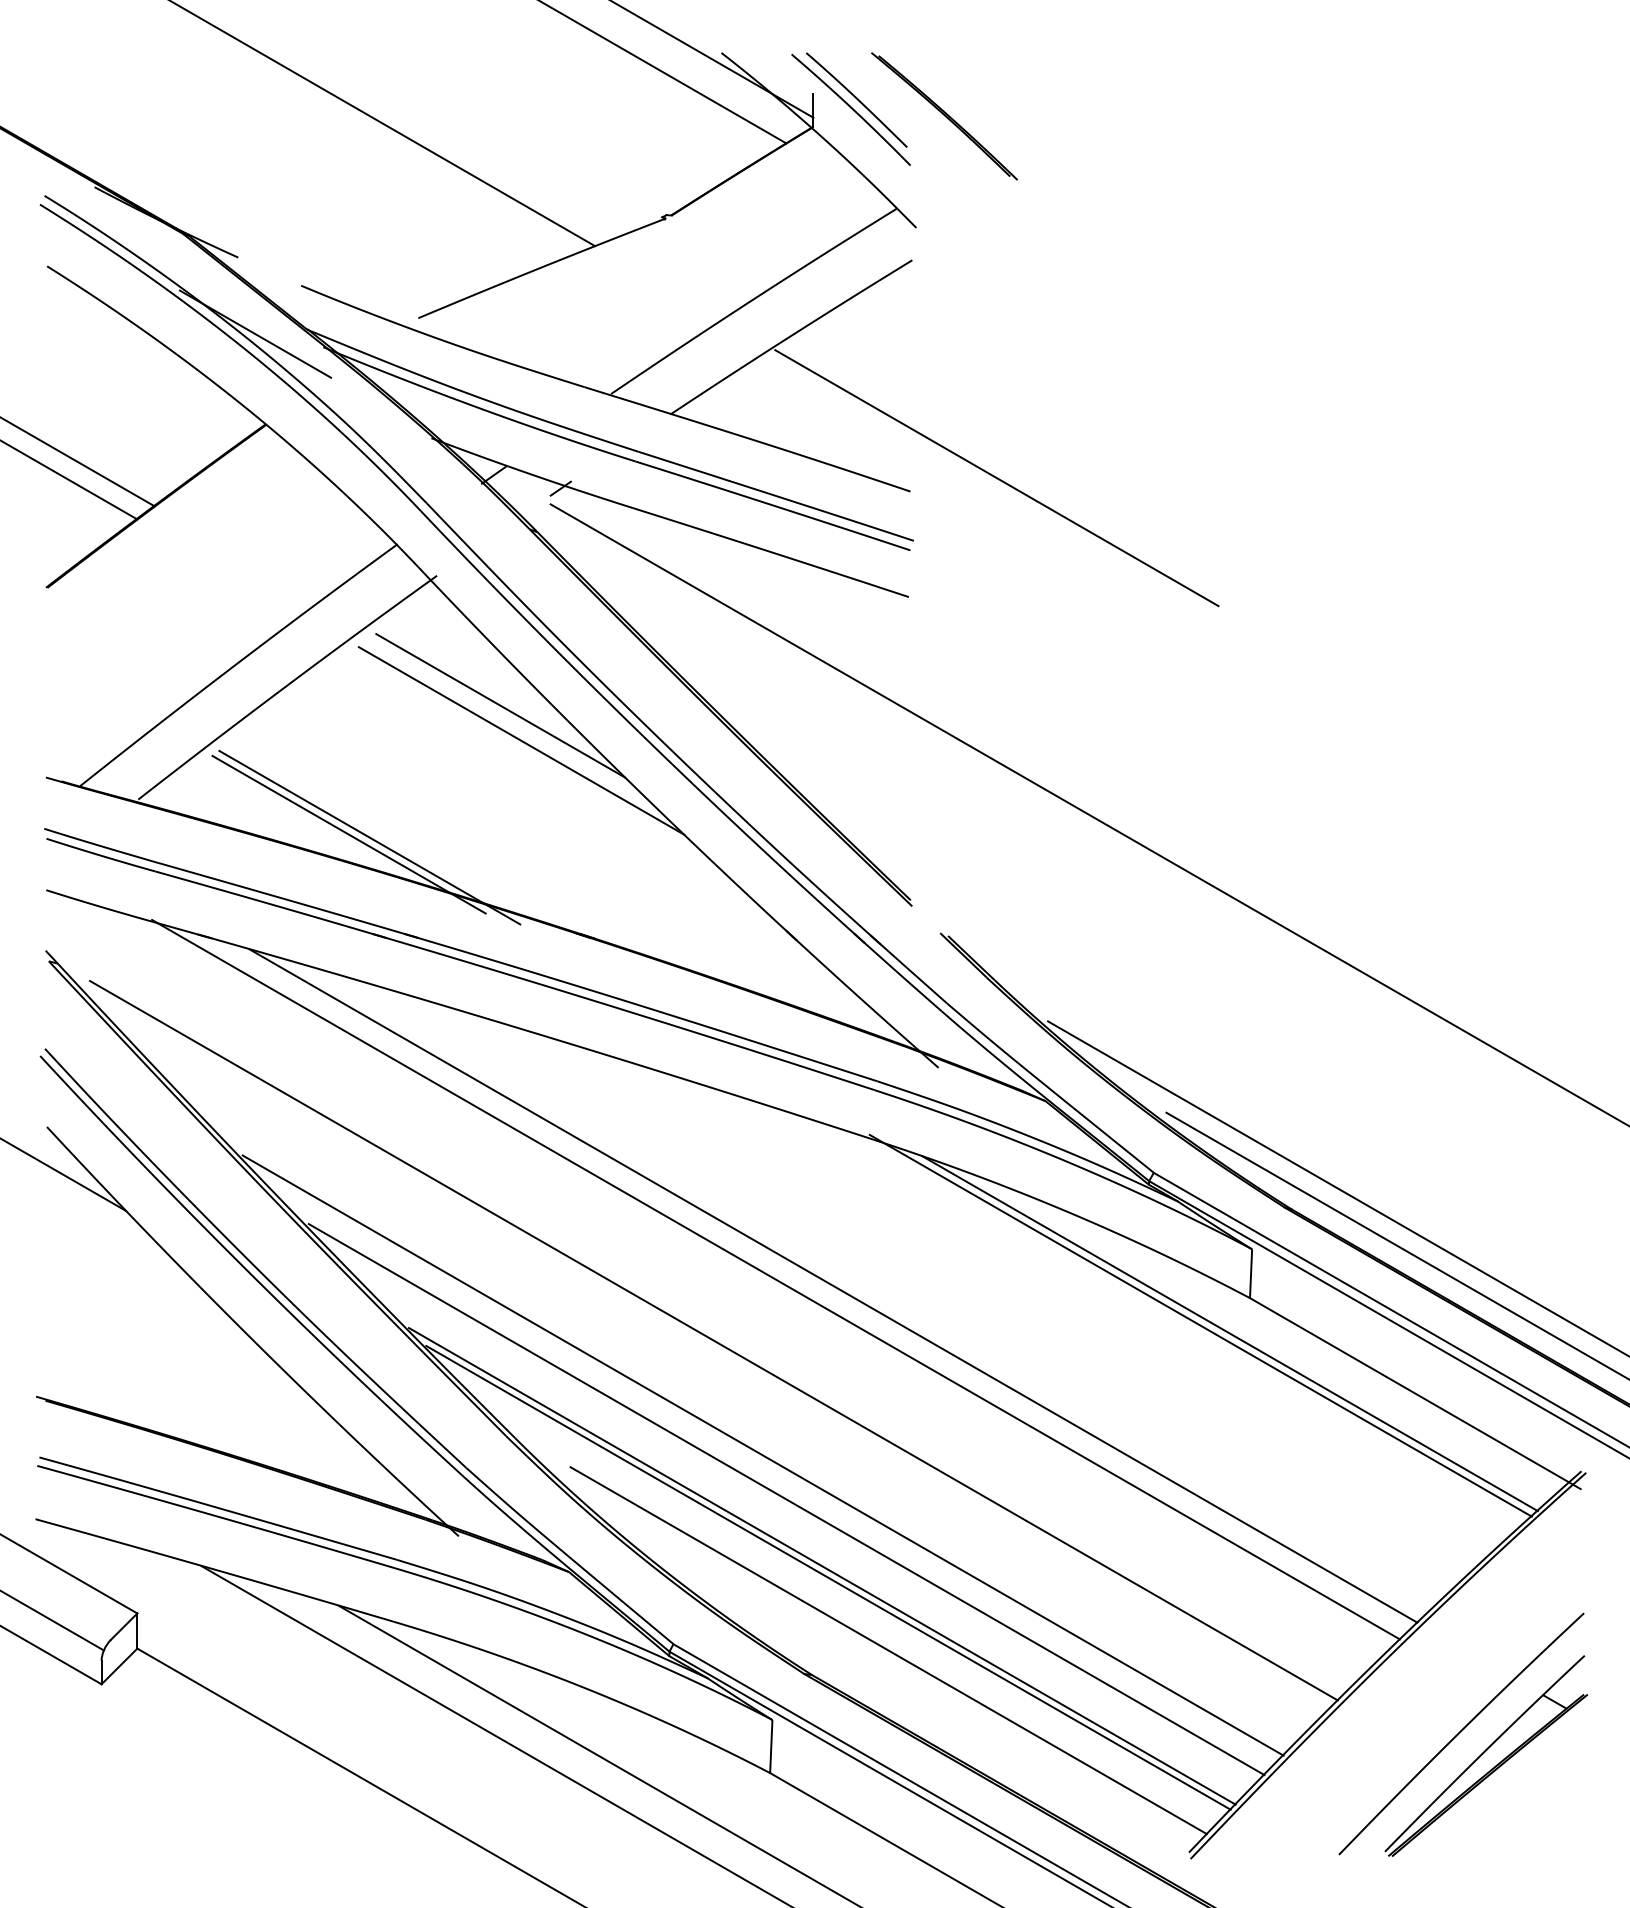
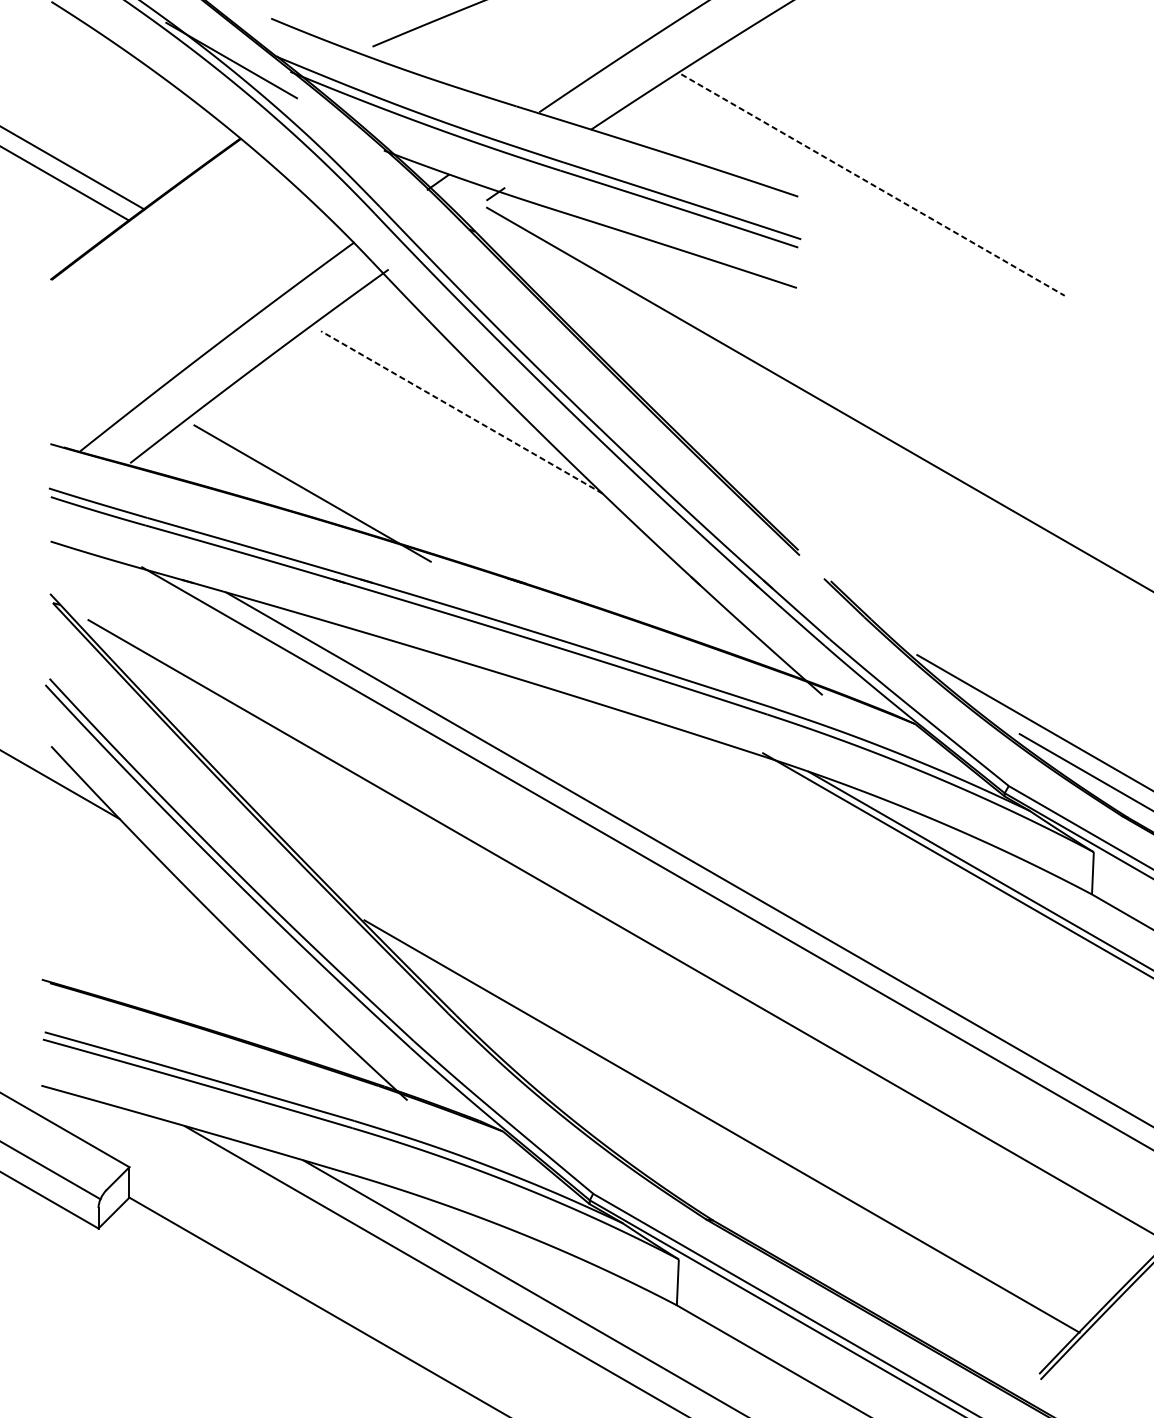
line: (996, 478) -> (872, 185), solid -> dashed
line: (500, 705) -> (443, 381), removed
line: (521, 740) -> (461, 412), solid -> dashed
line: (369, 837) -> (330, 495), removed
line: (762, 1455) -> (670, 1030), removed
line: (786, 1499) -> (691, 1068), removed
line: (828, 1577) -> (727, 1136), removed
line: (888, 1650) -> (779, 1199), removed

